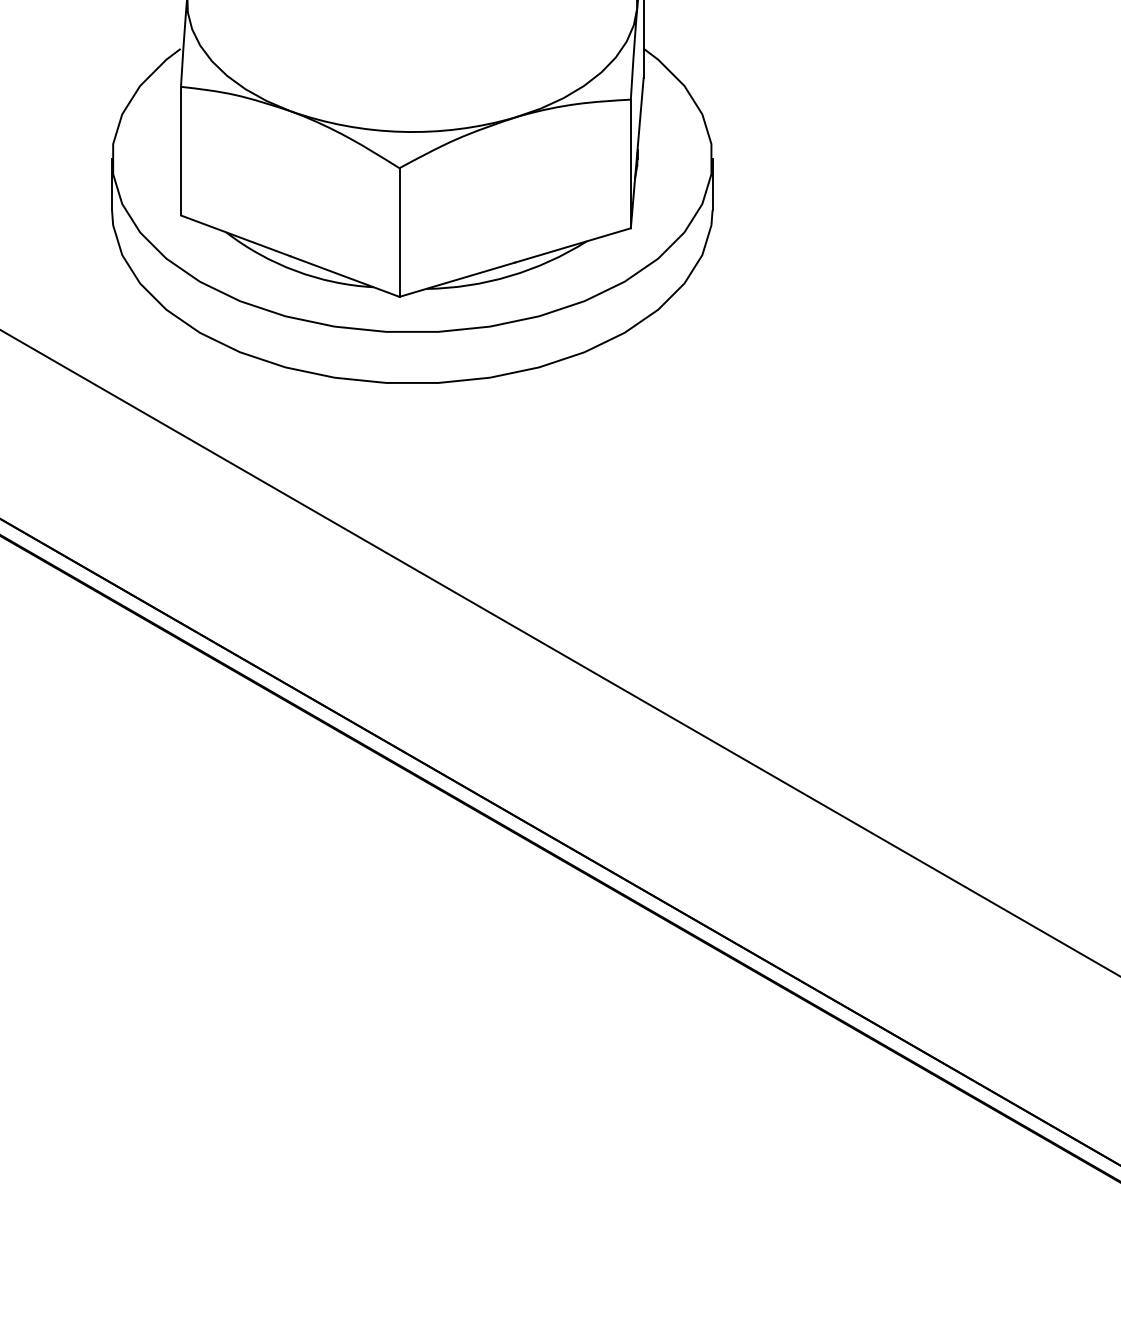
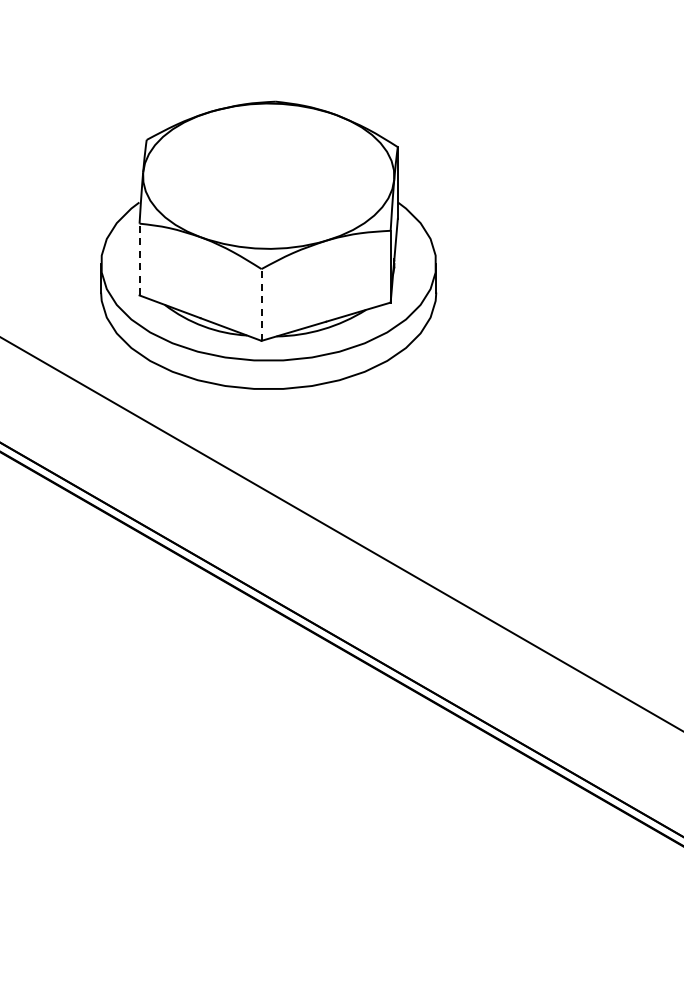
line: (180, 151) -> (139, 259), solid -> dashed
line: (399, 231) -> (261, 304), solid -> dashed

